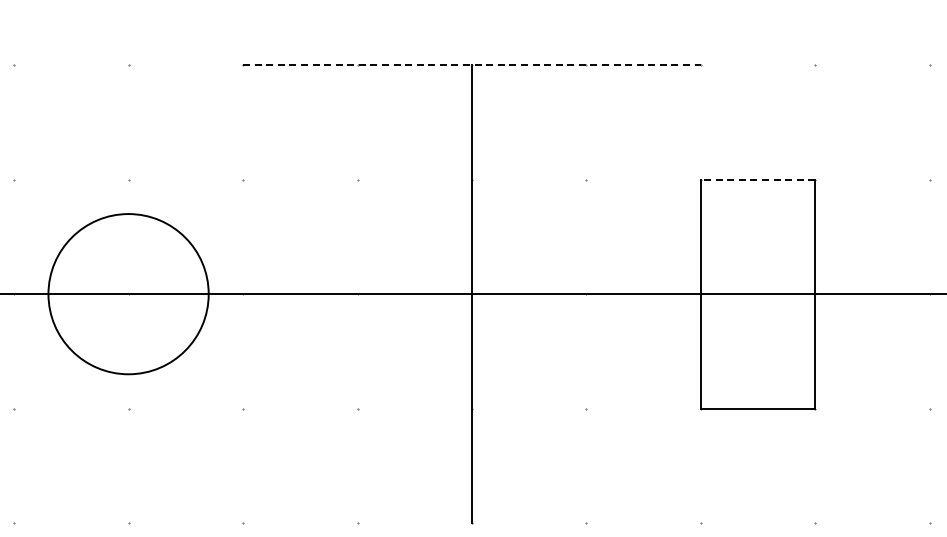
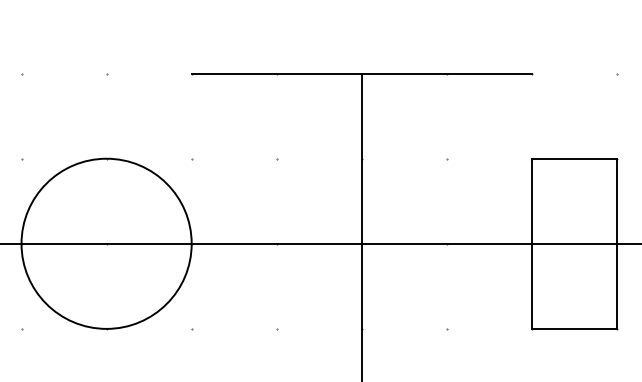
line: (471, 65) -> (361, 73), dashed -> solid
line: (757, 179) -> (574, 158), dashed -> solid
circle: (128, 293) -> (106, 243), size x1.43

